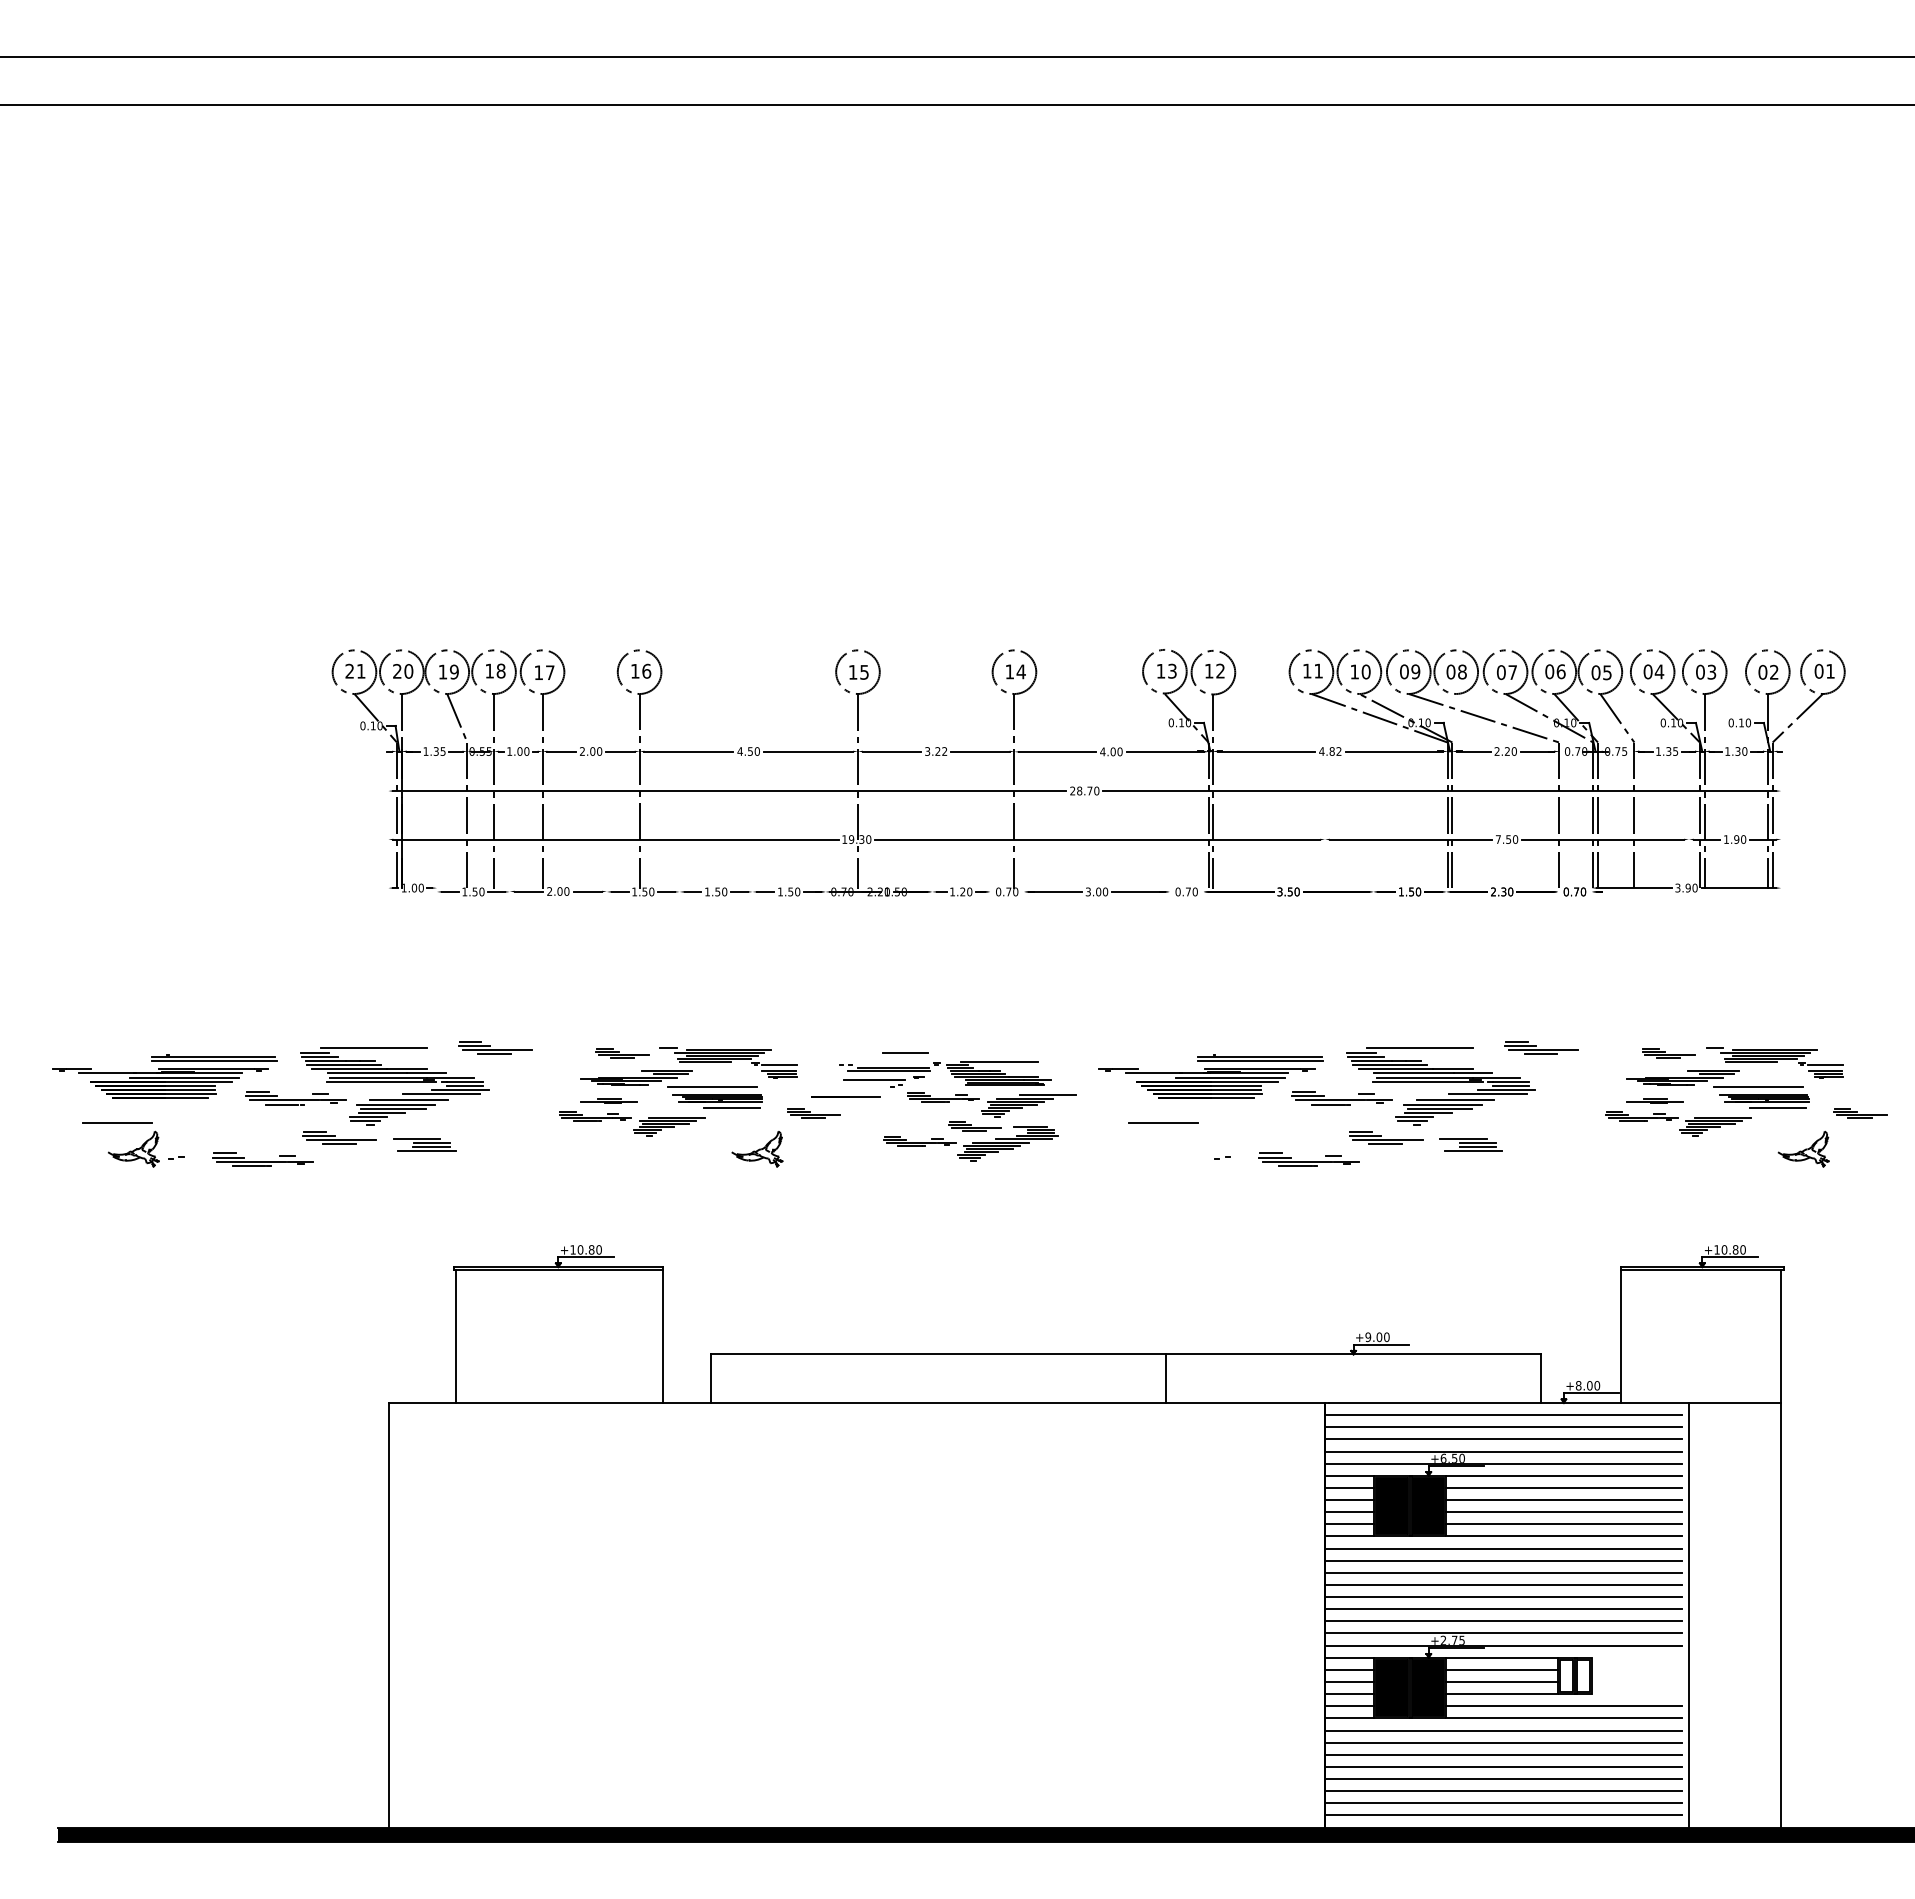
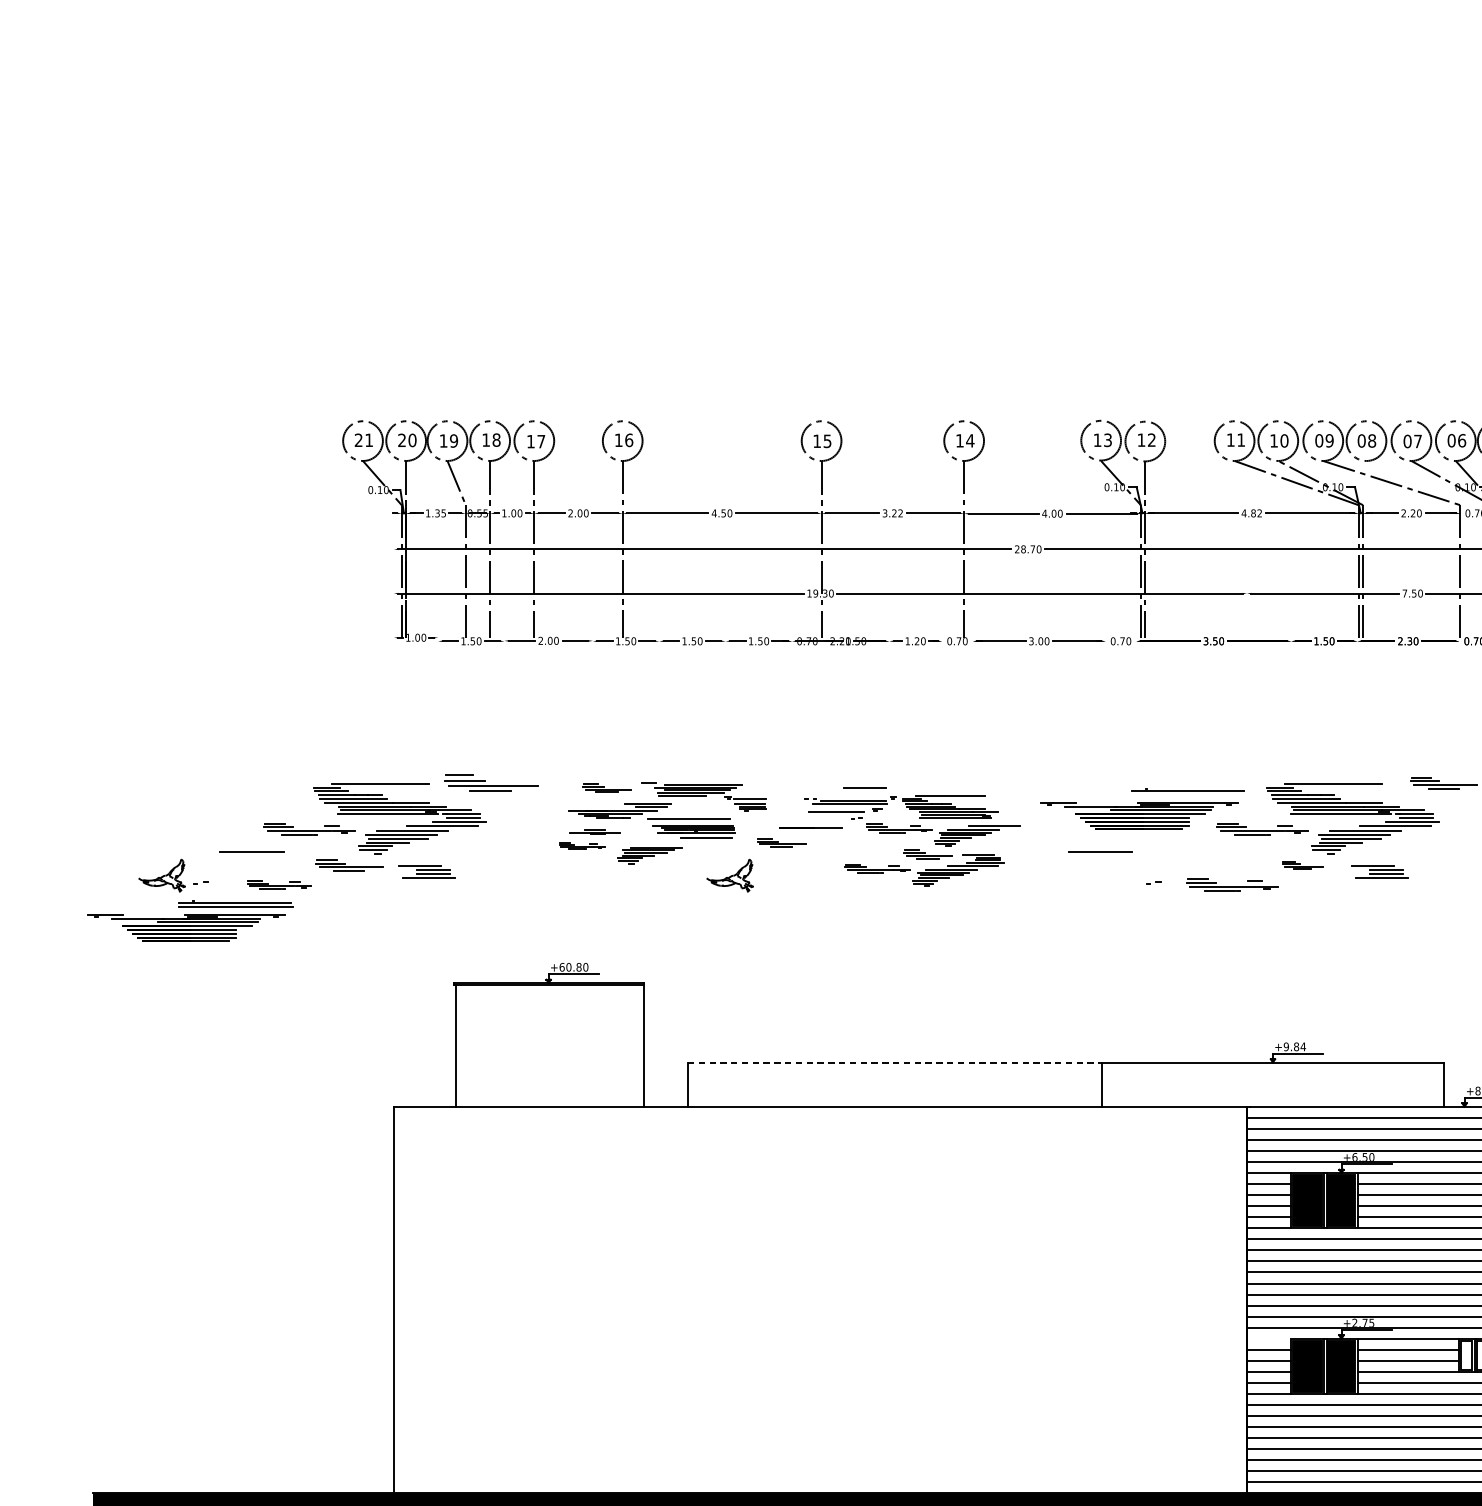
part: (495, 1047) -> (491, 782), size x1.4
line: (1260, 1060) -> (1188, 794), removed
part: (164, 1076) -> (189, 921), moved
part: (595, 1116) -> (582, 845), size x0.7
line: (117, 1122) -> (251, 851), moved
part: (1386, 1137) -> (1302, 864), size x0.6
part: (262, 1159) -> (279, 884), size x0.7
text: (573, 1249) -> (562, 966), +10.80 -> +60.80
text: (1382, 1337) -> (1299, 1047), +9.00 -> +9.84
line: (939, 1354) -> (895, 1062), solid -> dashed
line: (1349, 1657) -> (1269, 1338), removed

